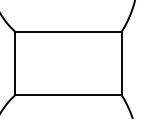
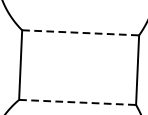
line: (68, 31) -> (80, 32), solid -> dashed
line: (68, 95) -> (77, 102), solid -> dashed

